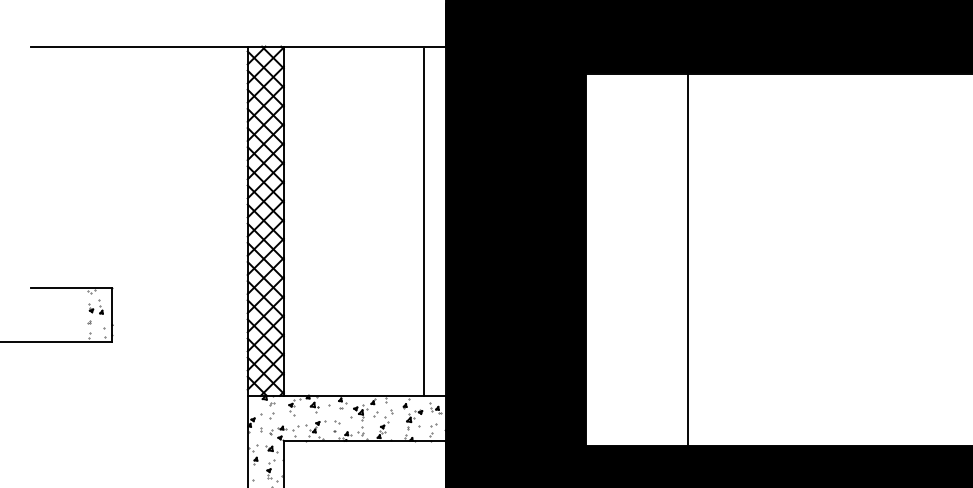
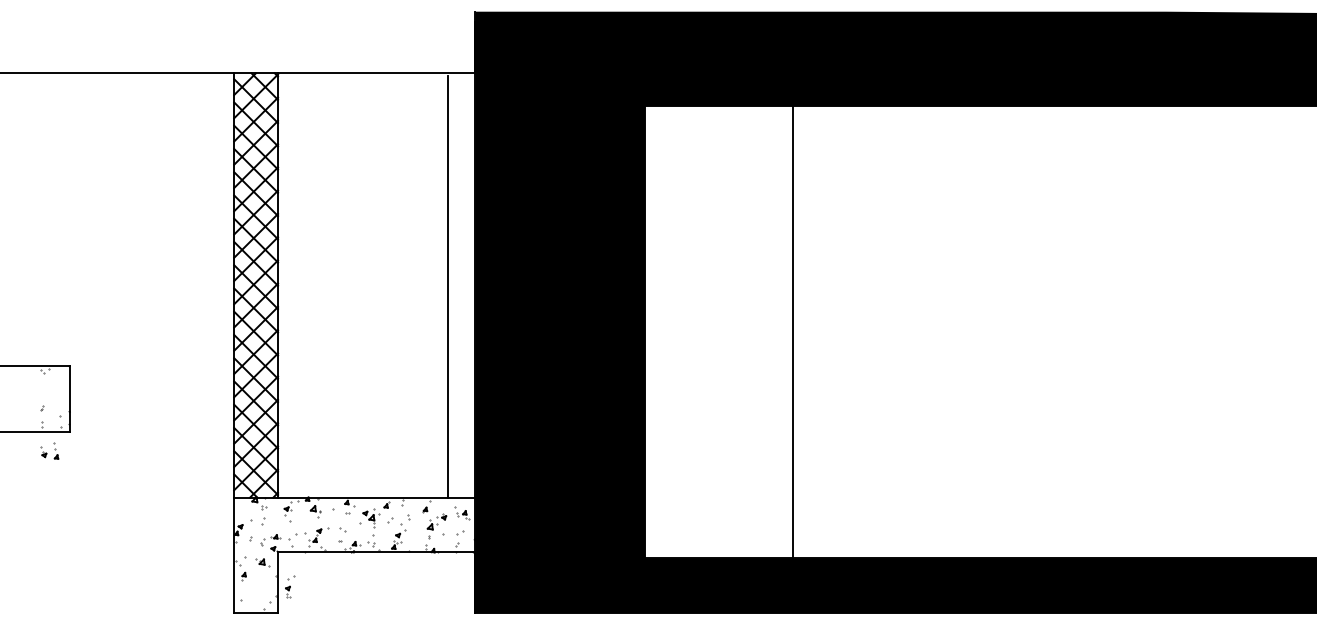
line: (688, 259) -> (793, 332), moved
part: (95, 306) -> (49, 450), moved
part: (271, 468) -> (290, 586), moved

